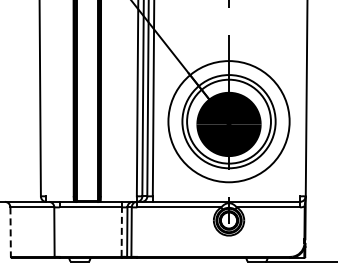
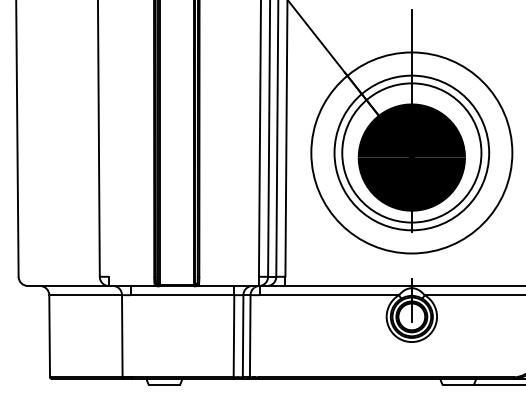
line: (10, 232) -> (49, 336), dashed -> solid
line: (121, 232) -> (233, 336), dashed -> solid

